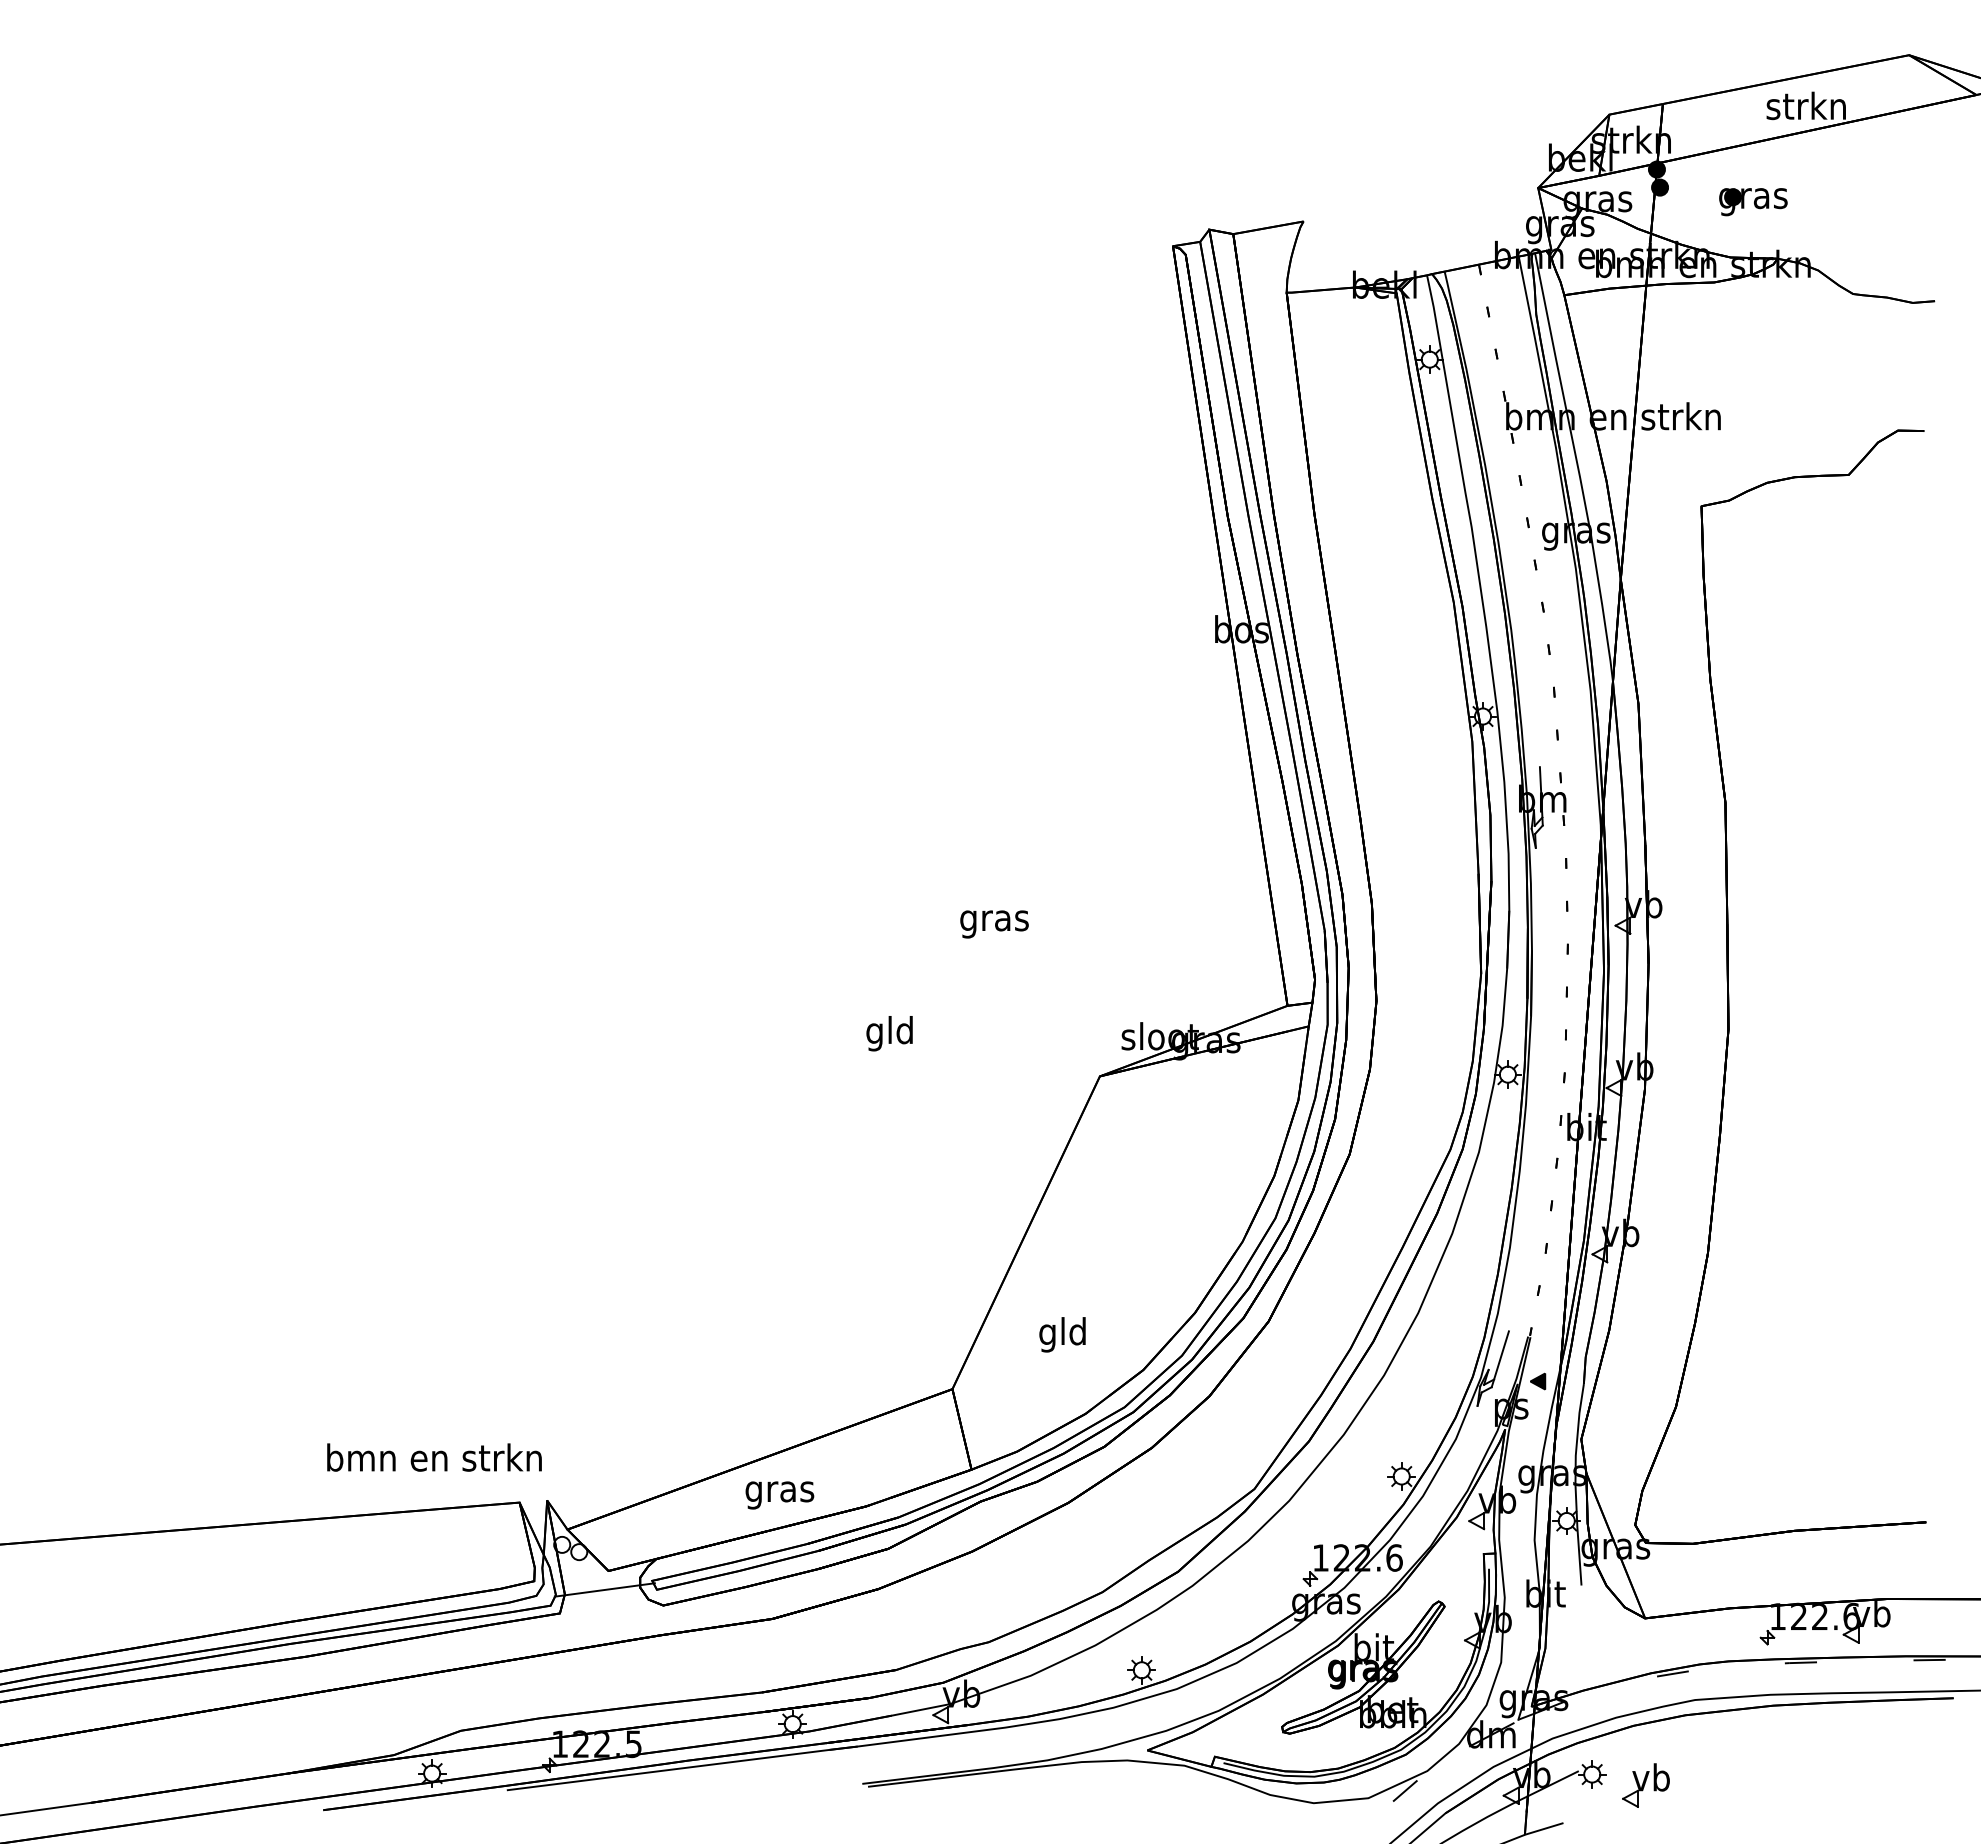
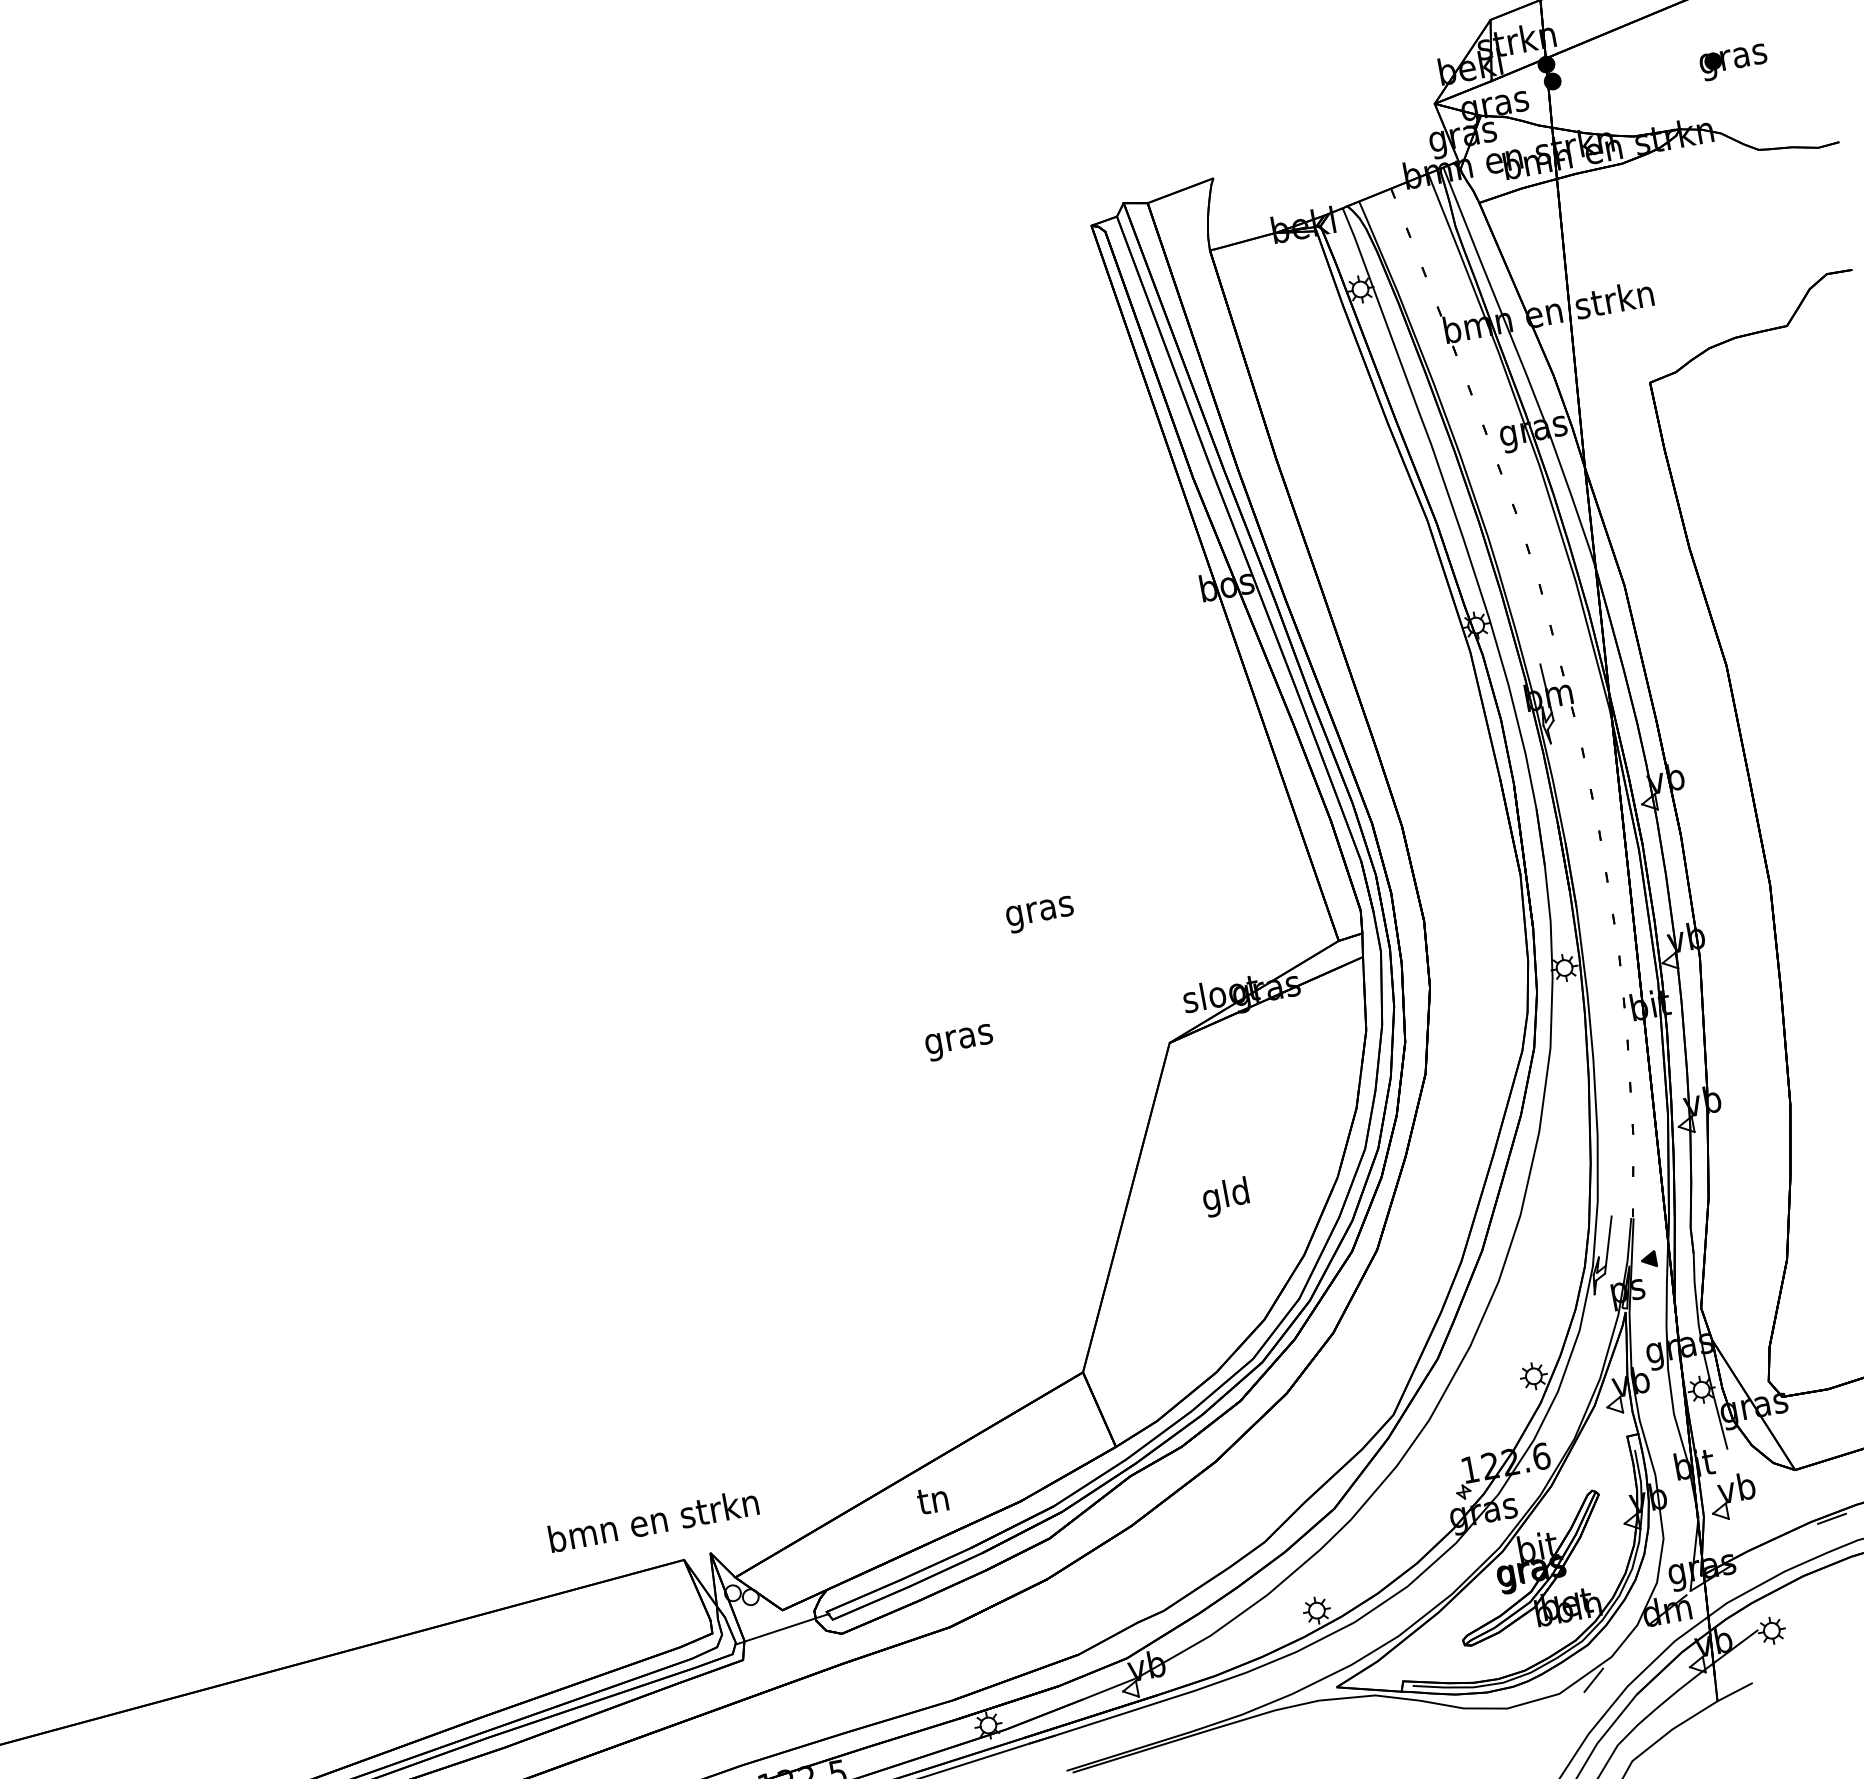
part: (1753, 202) -> (1734, 62), moved
text: (890, 1033) -> (959, 1039), gld -> gras
text: (1062, 1334) -> (1225, 1196), moved
text: (434, 1457) -> (653, 1520), moved
text: (779, 1492) -> (934, 1503), gras -> tn
part: (1645, 1785) -> (1732, 1496), moved

